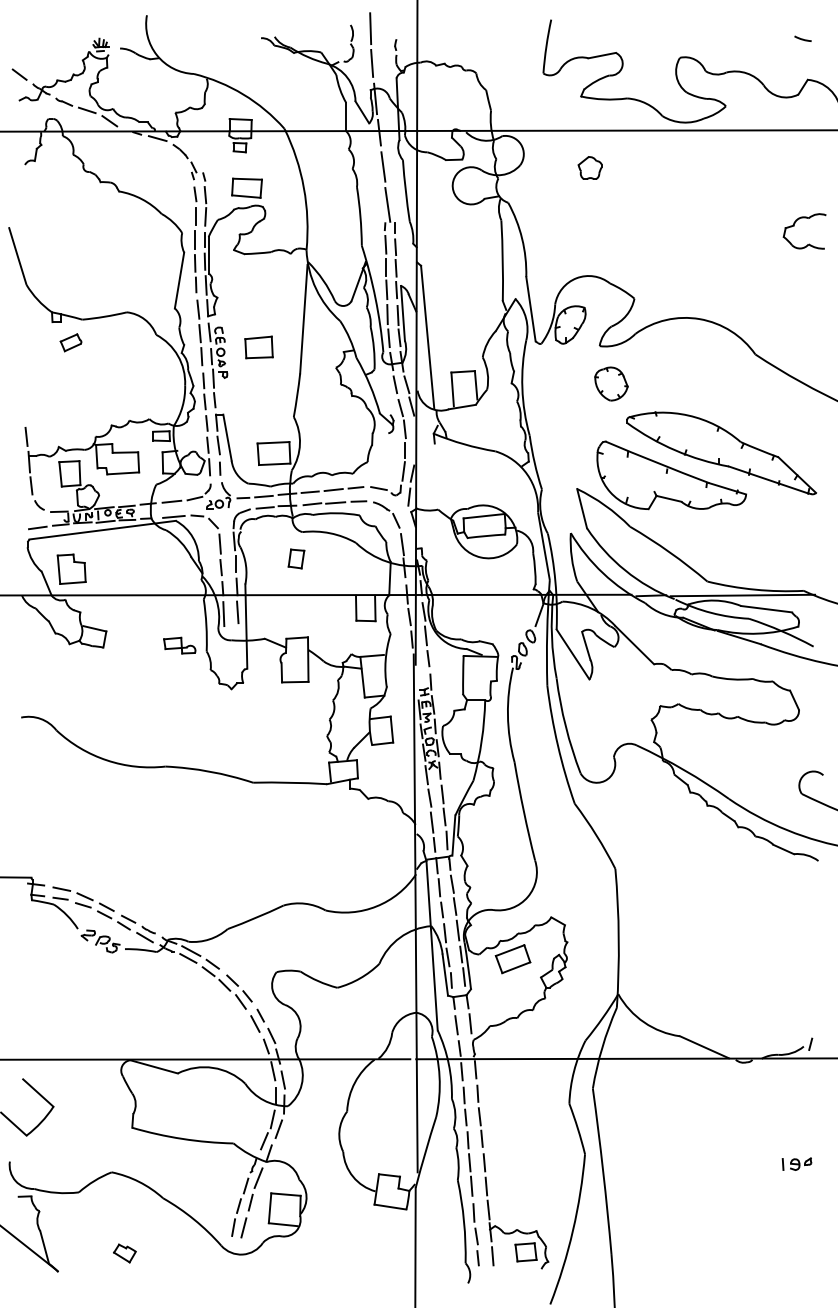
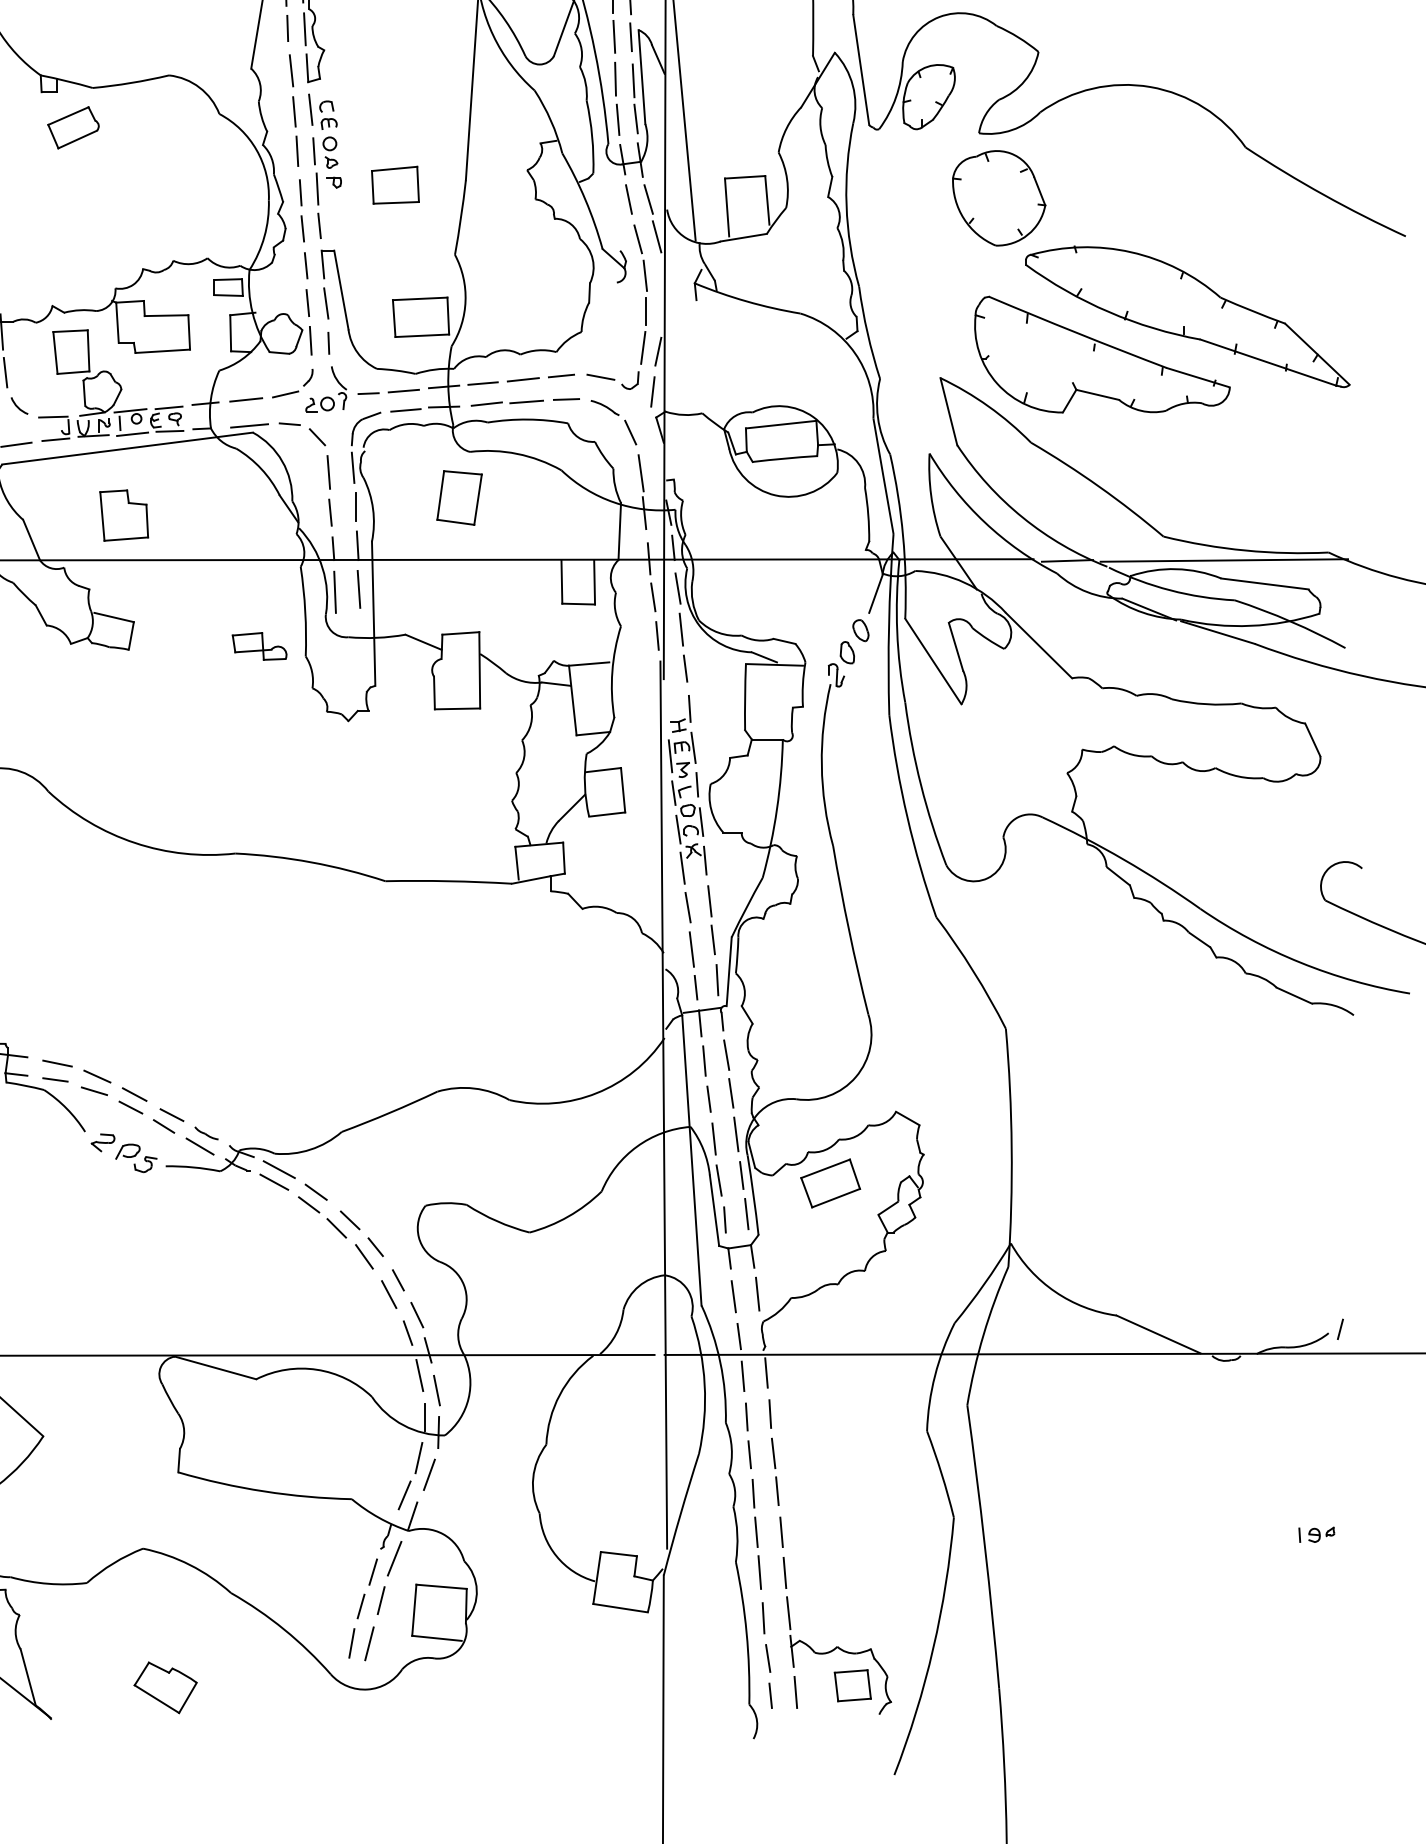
part: (70, 342) -> (72, 127), size x1.43
part: (258, 347) -> (394, 185), moved
part: (611, 383) -> (999, 197), size x1.67
part: (296, 558) -> (459, 497), size x1.67
part: (71, 568) -> (123, 514), moved
part: (796, 1164) -> (1316, 1535), size x0.71
part: (124, 1253) -> (164, 1687), size x1.67

